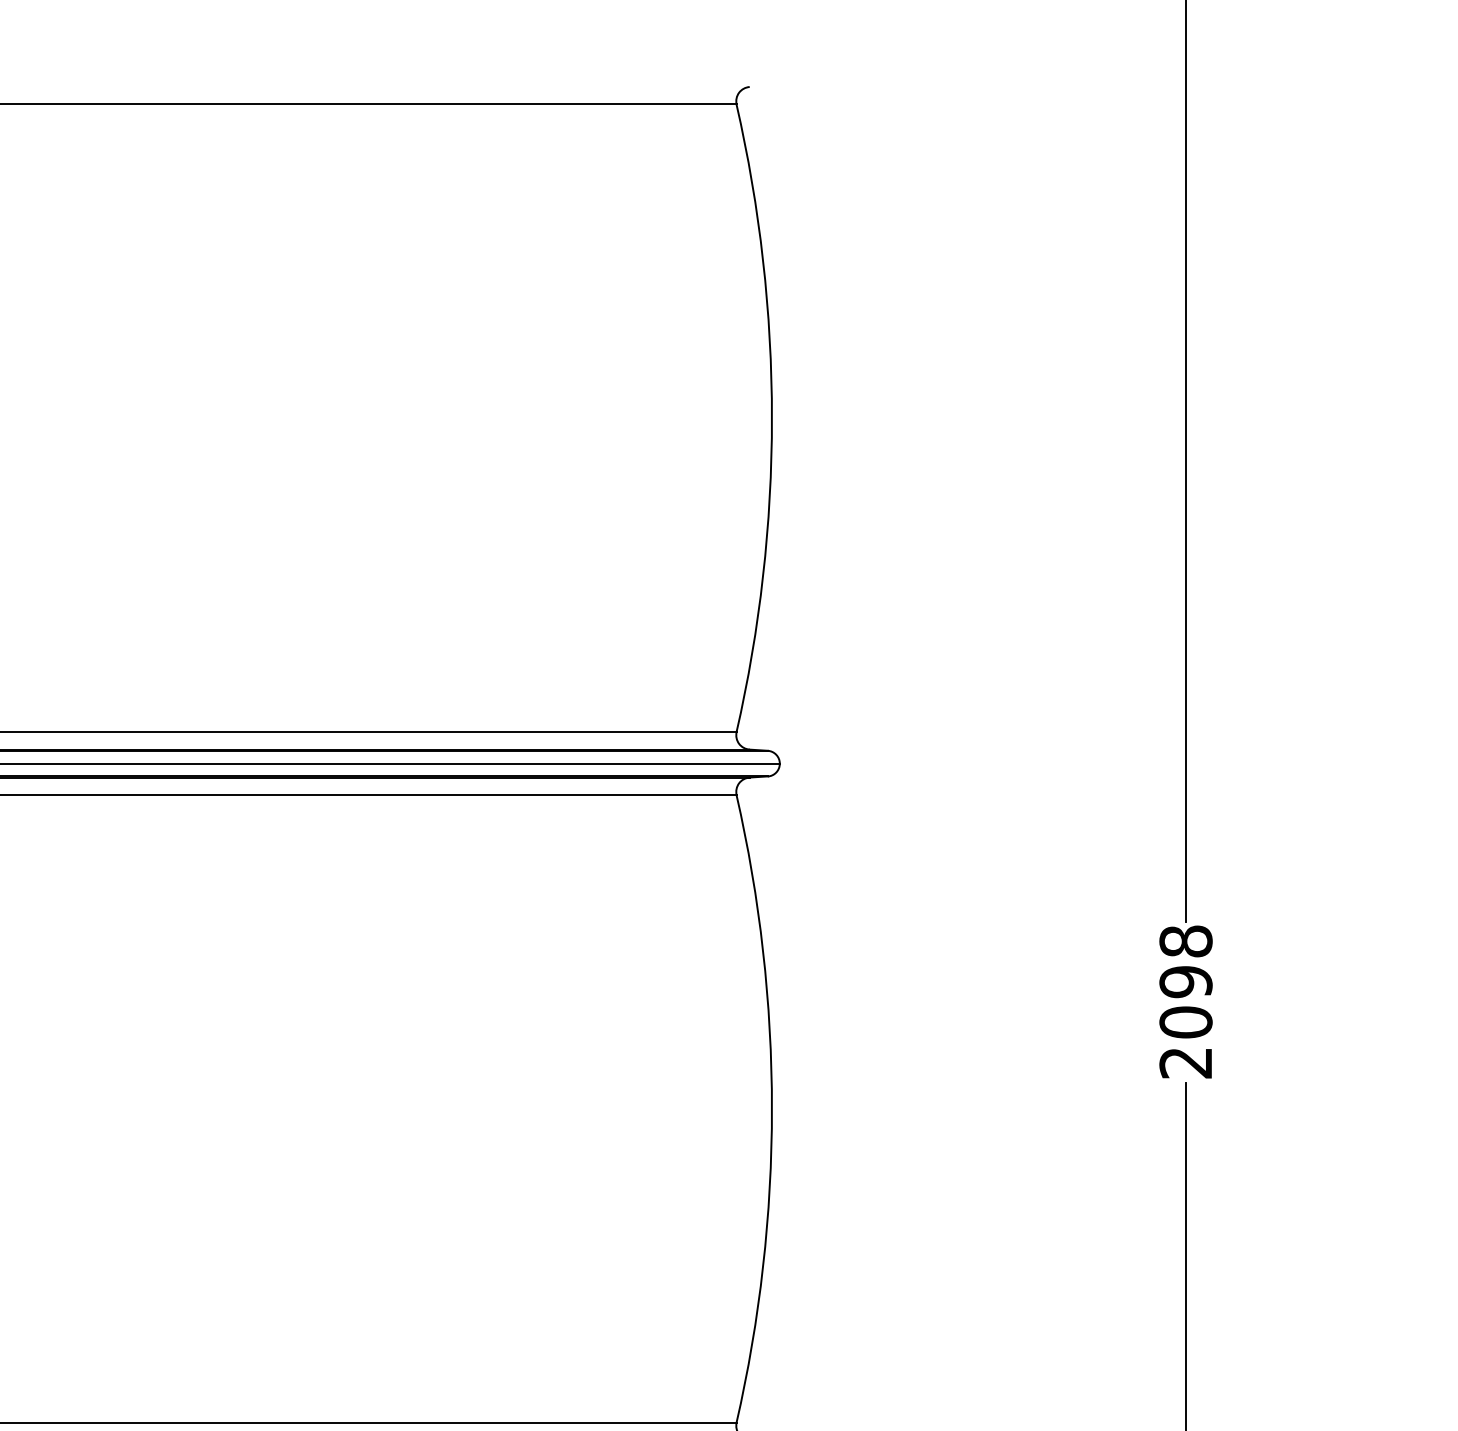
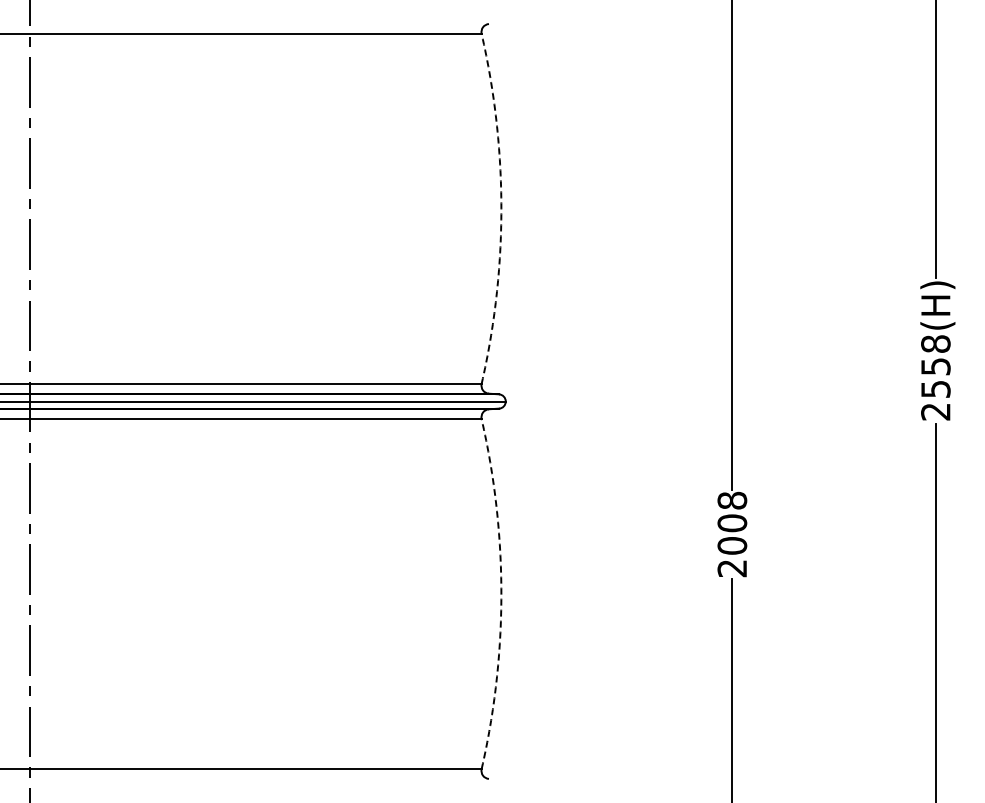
arc: (772, 417) -> (501, 208), solid -> dashed
text: (1186, 982) -> (732, 523), 2098 -> 2008
arc: (772, 1109) -> (501, 594), solid -> dashed

